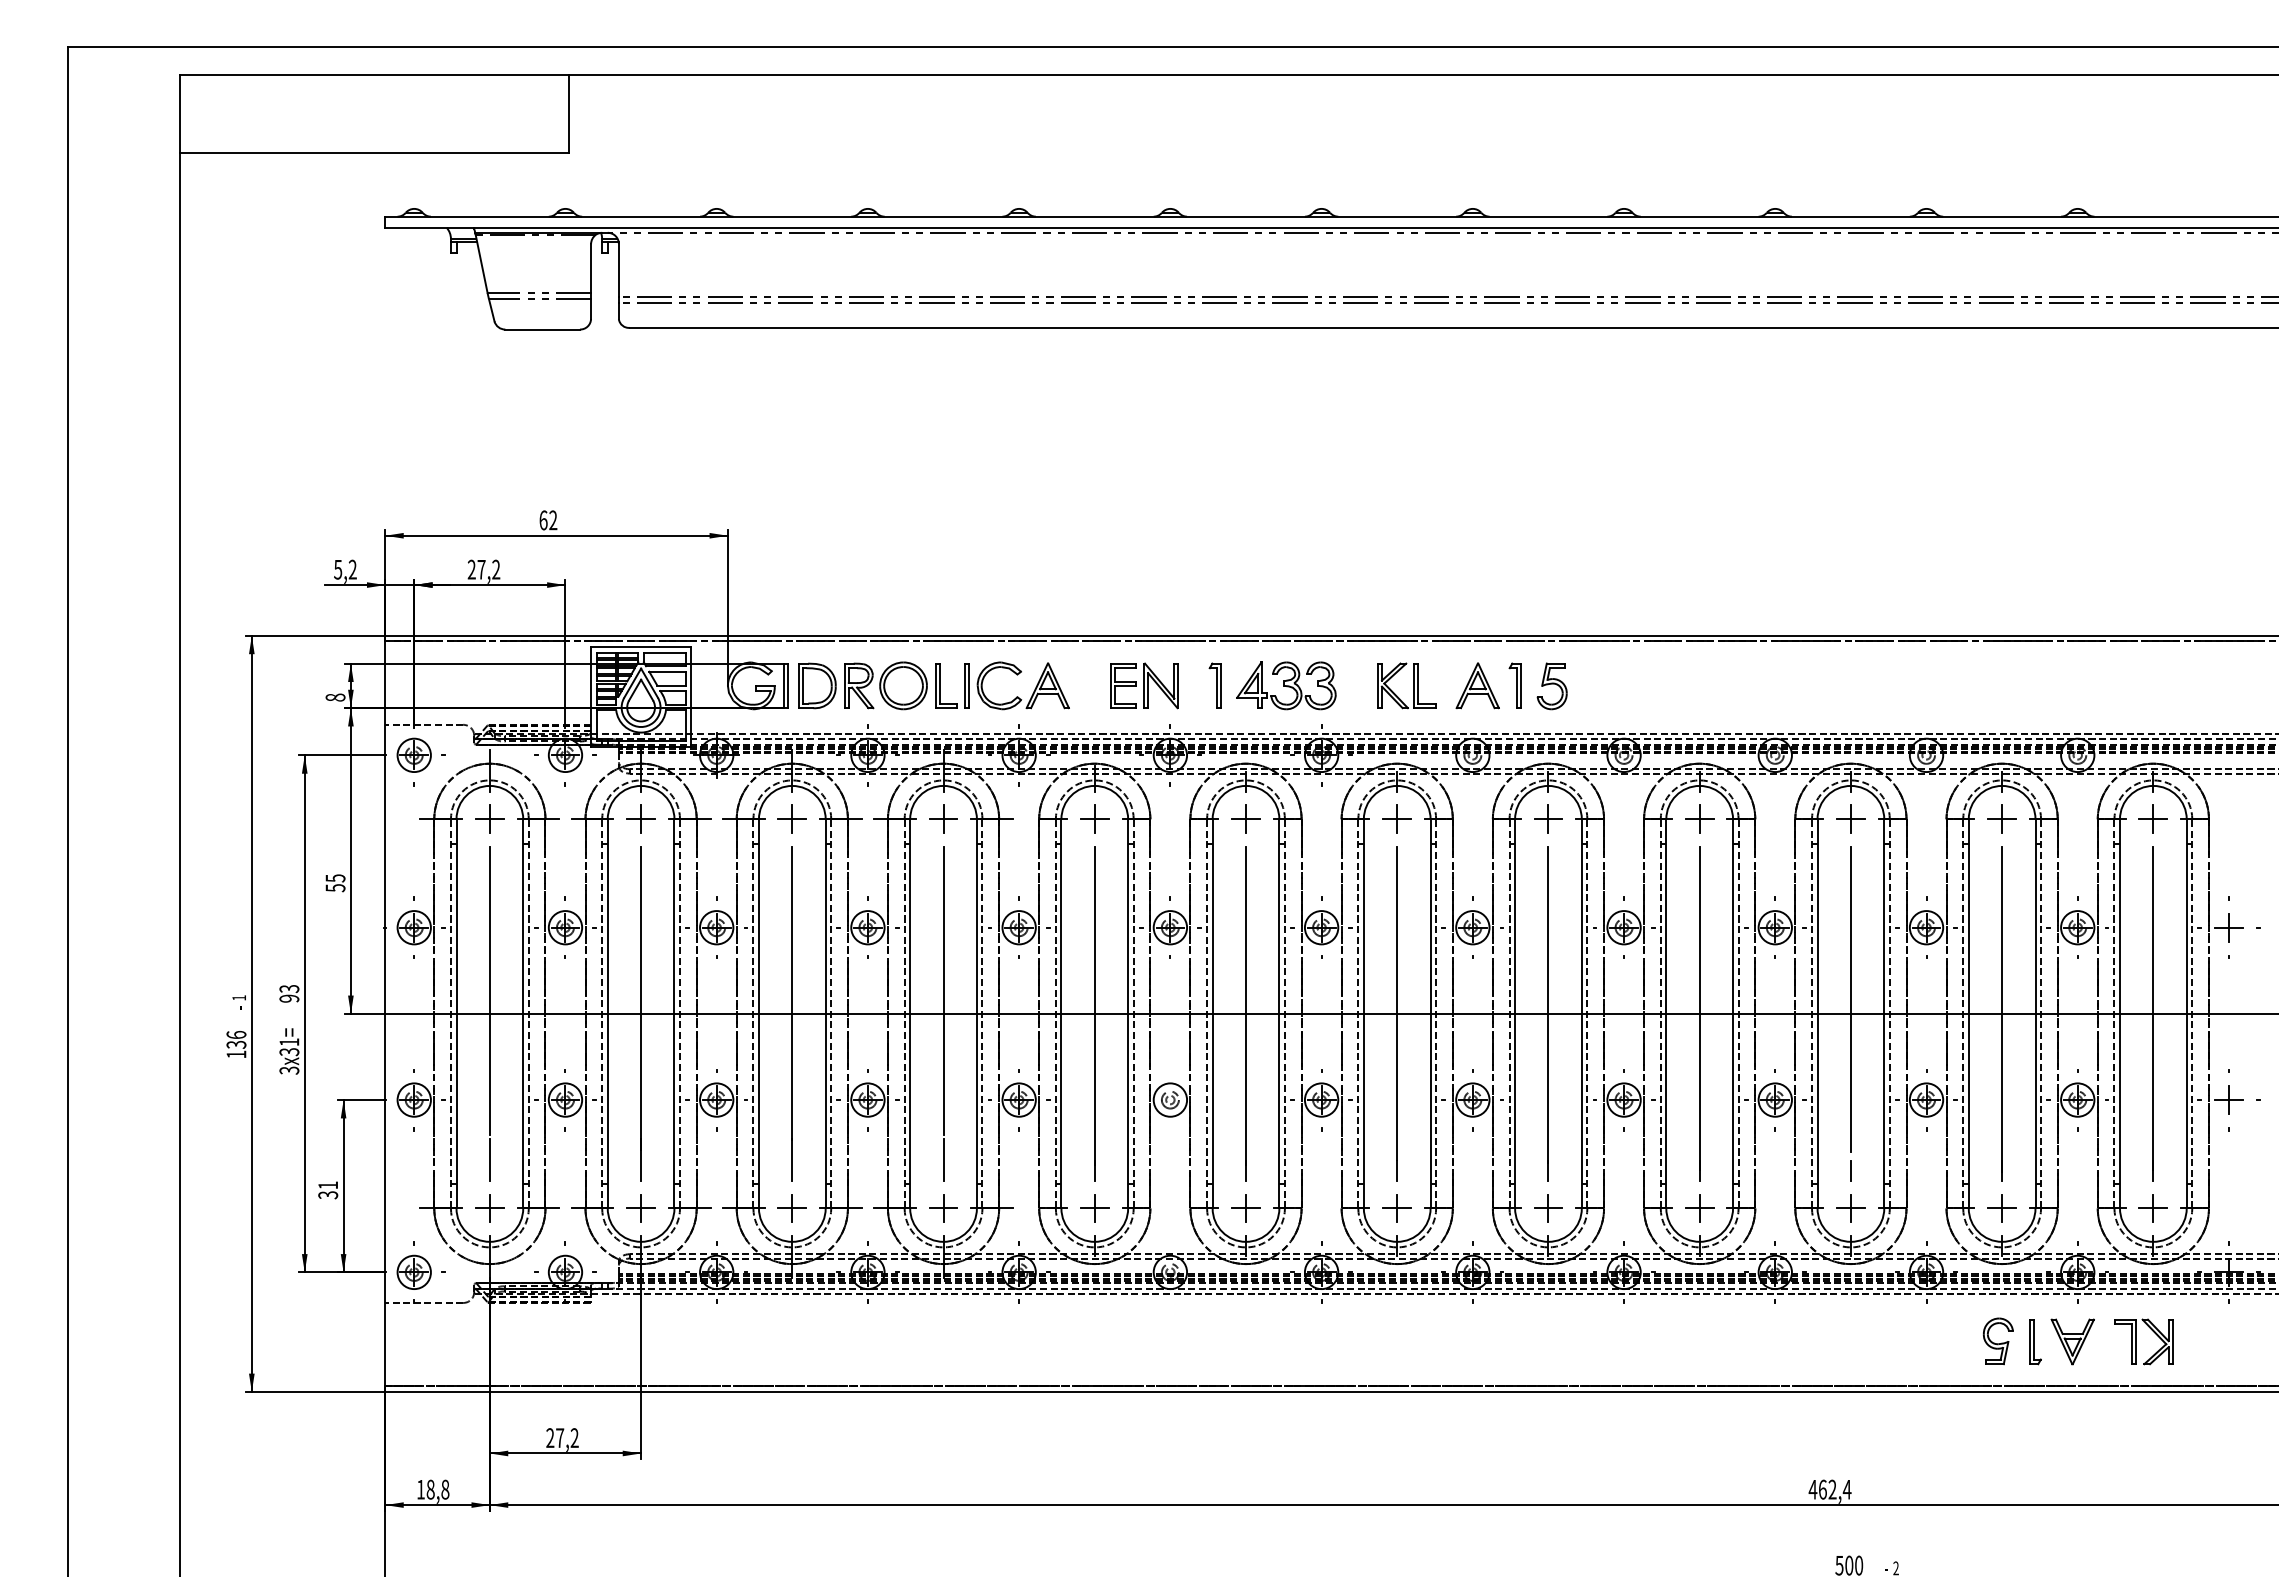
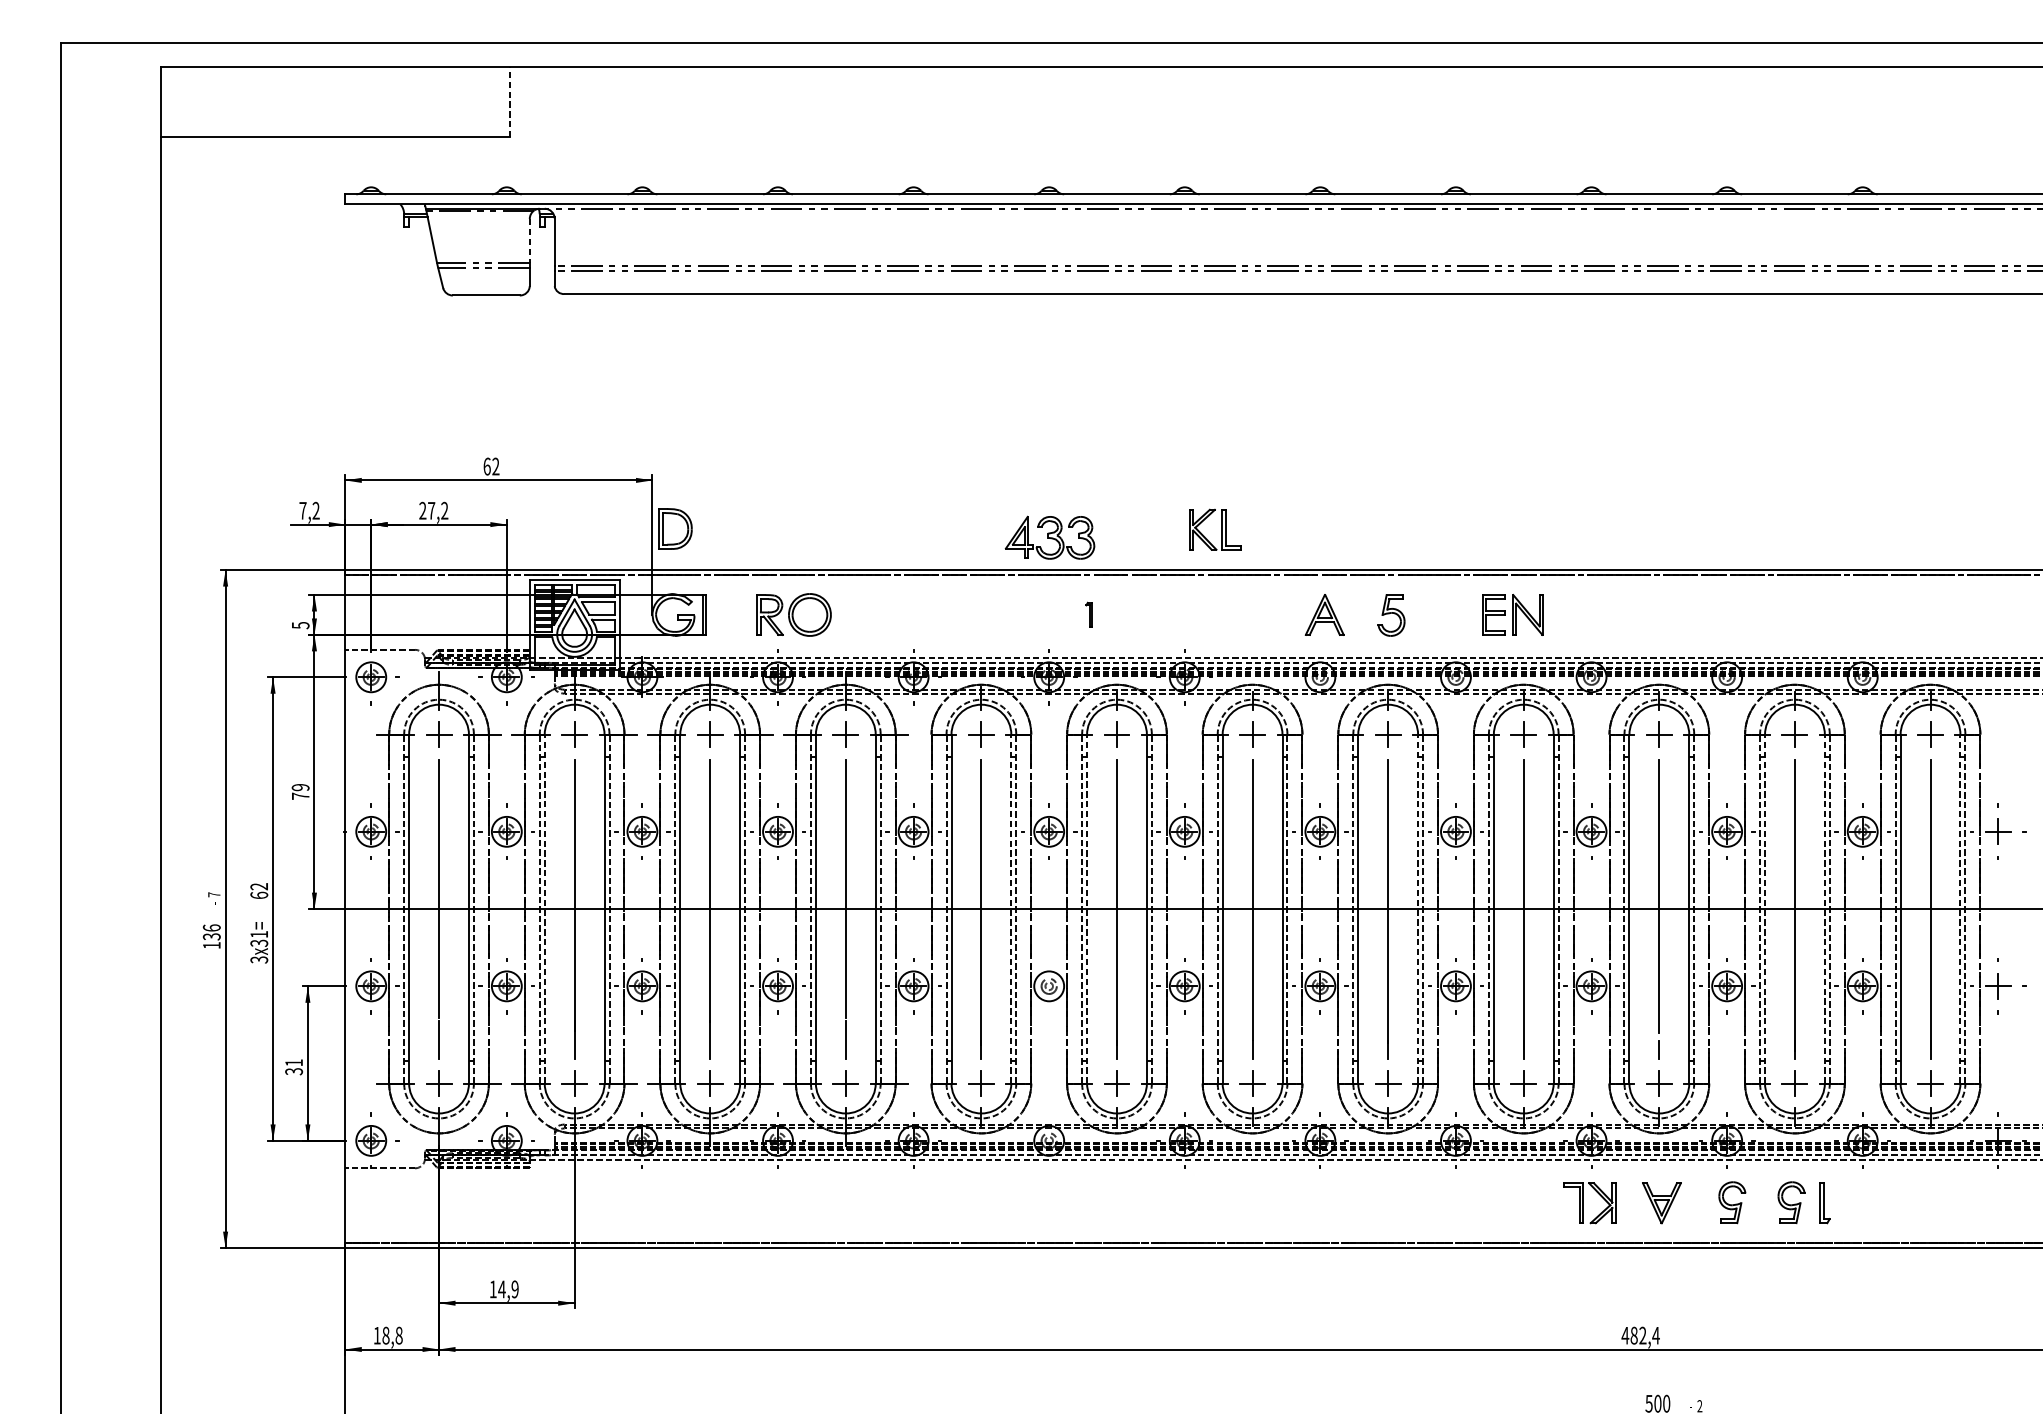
line: (568, 114) -> (509, 102), solid -> dashed
line: (591, 269) -> (530, 241), solid -> dashed
text: (338, 569) -> (303, 510), 5,2 -> 7,2
part: (1011, 671) -> (906, 602), removed
part: (817, 685) -> (675, 528), moved
part: (1144, 685) -> (1512, 614), moved
part: (1214, 685) -> (1088, 614), size x0.6
part: (1286, 685) -> (1050, 537), moved
part: (1413, 685) -> (1221, 529), moved
part: (1514, 685) -> (1357, 614), removed
text: (335, 697) -> (300, 625), 8 -> 5
text: (335, 883) -> (300, 792), 55 -> 79
text: (289, 993) -> (259, 890), 93 -> 62
text: (238, 997) -> (213, 894), 1 -> 7
line: (607, 1013) -> (544, 908), solid -> dashed
line: (1128, 1013) -> (1011, 908), solid -> dashed
line: (1212, 1013) -> (1086, 908), solid -> dashed
line: (1581, 1013) -> (1417, 908), solid -> dashed
line: (1968, 1013) -> (1764, 908), solid -> dashed
line: (2035, 1013) -> (1824, 908), solid -> dashed
line: (2186, 1013) -> (1960, 908), solid -> dashed
part: (1932, 1341) -> (1732, 1202), added
part: (2072, 1341) -> (1661, 1202), moved
part: (2136, 1341) -> (1583, 1202), moved
text: (562, 1438) -> (504, 1289), 27,2 -> 14,9
text: (1822, 1489) -> (1633, 1335), 462,4 -> 482,4

